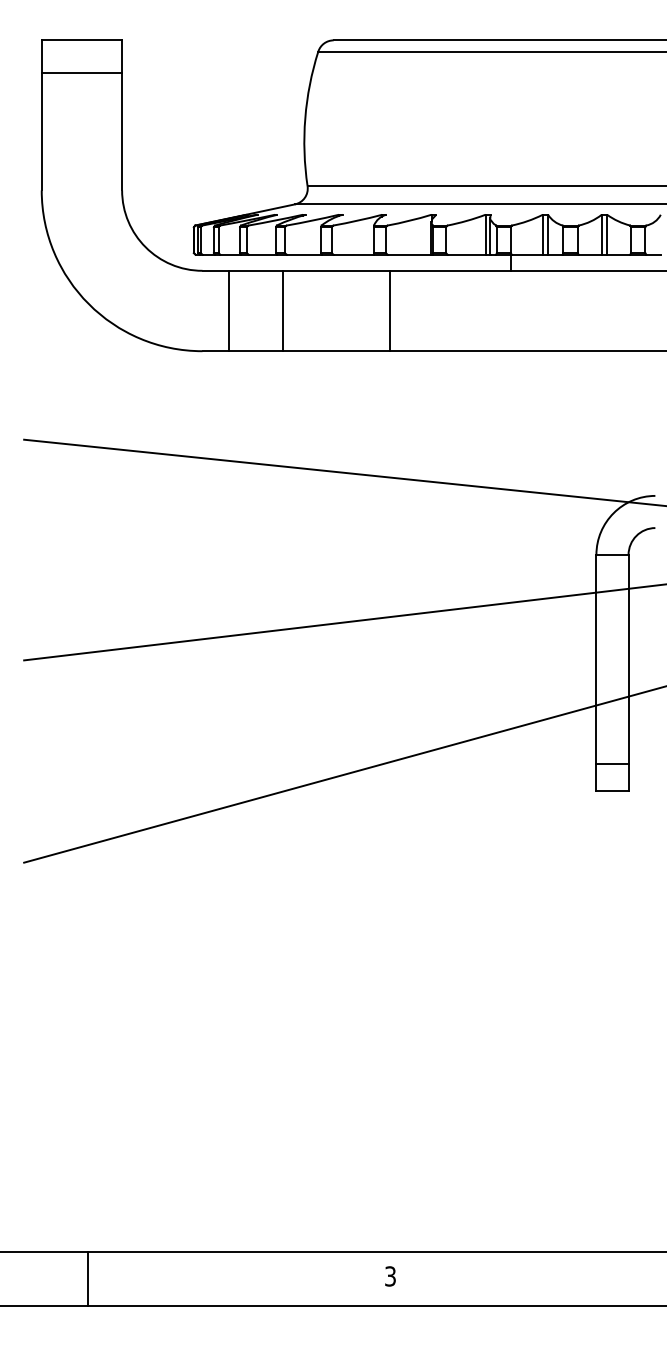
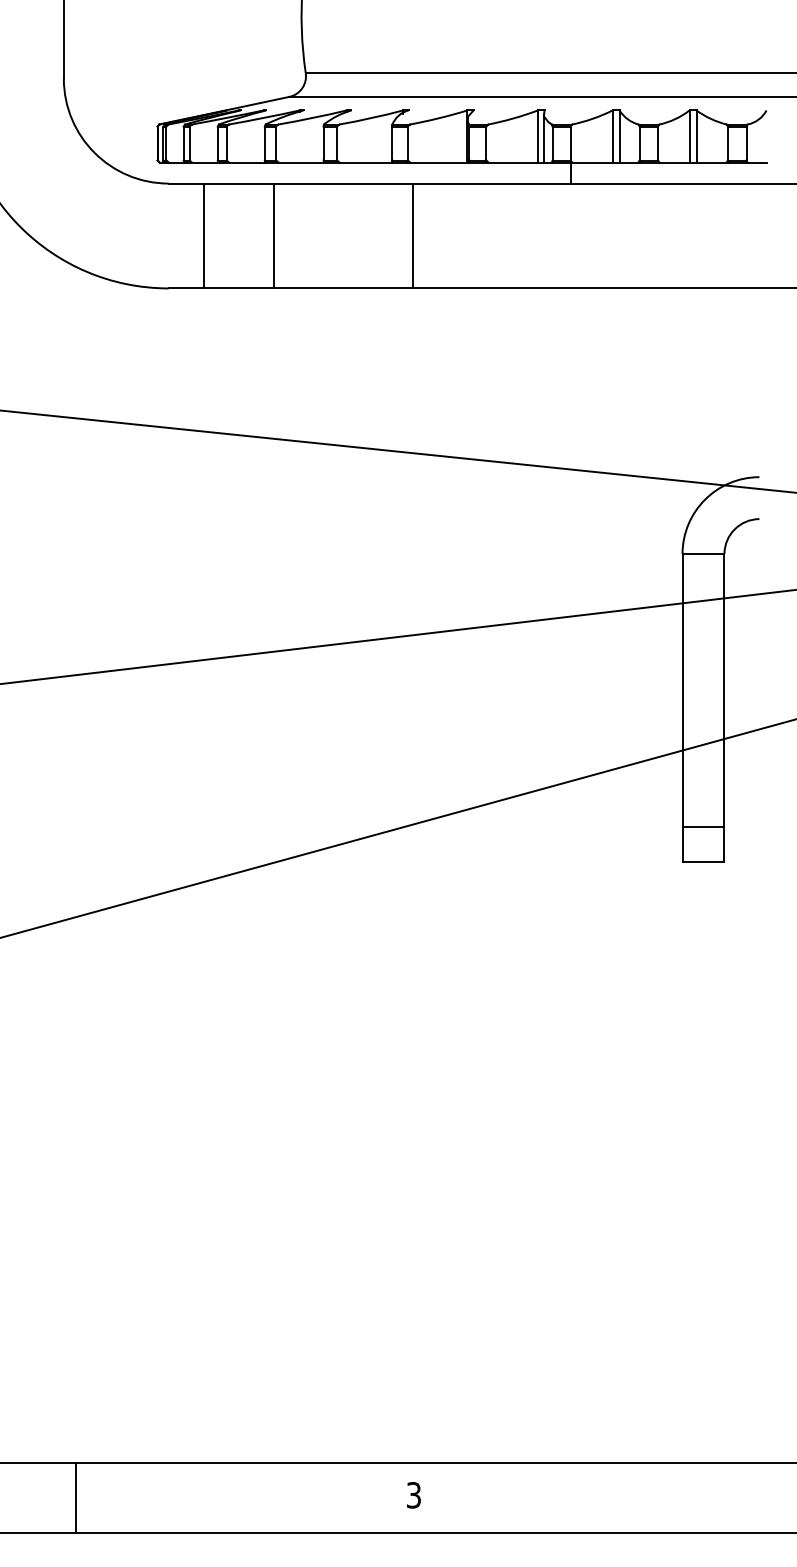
line: (88, 1278) -> (76, 1497), moved

